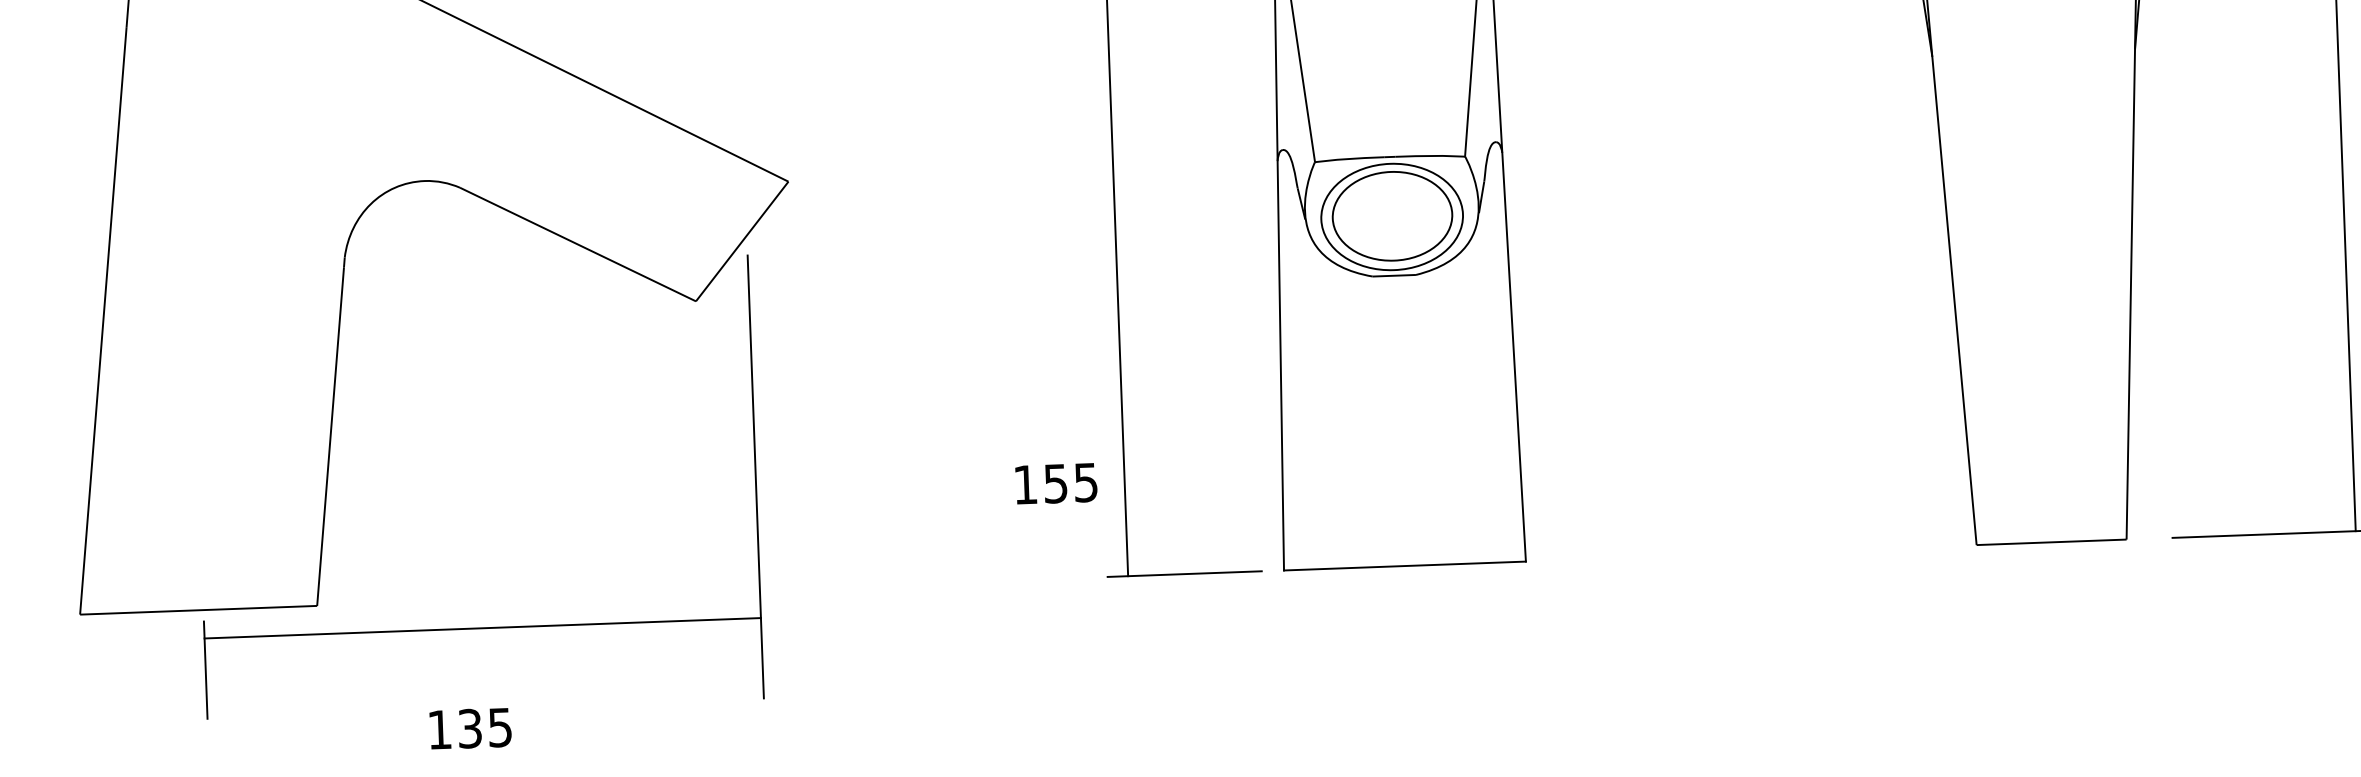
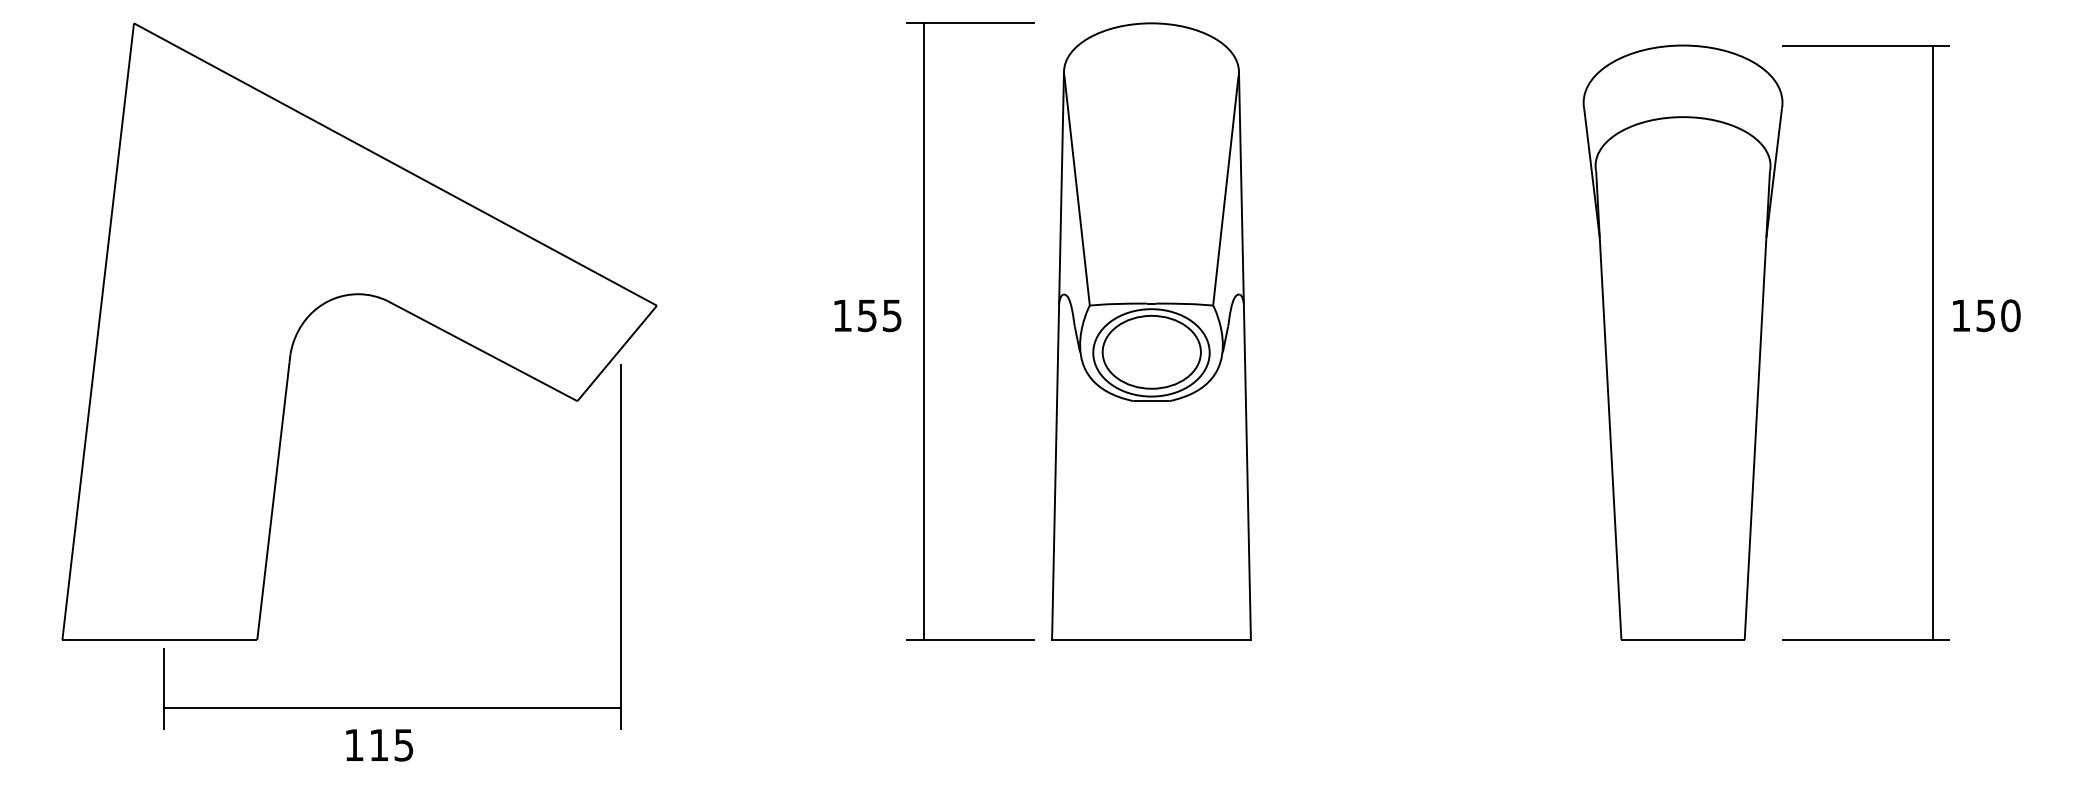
text: (1056, 484) -> (867, 316), moved
line: (482, 628) -> (392, 708), moved
text: (469, 727) -> (378, 744), 135 -> 115

